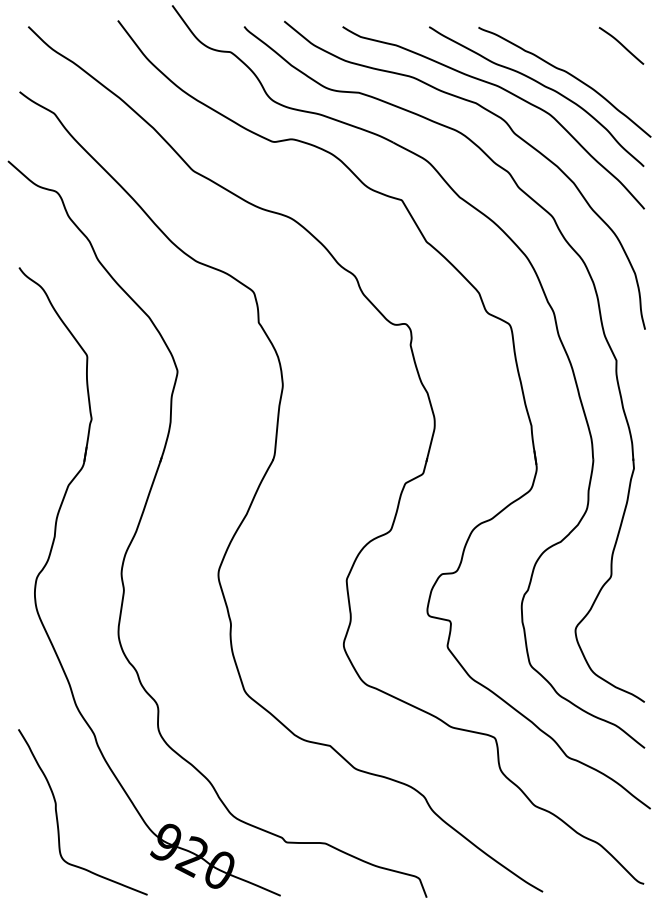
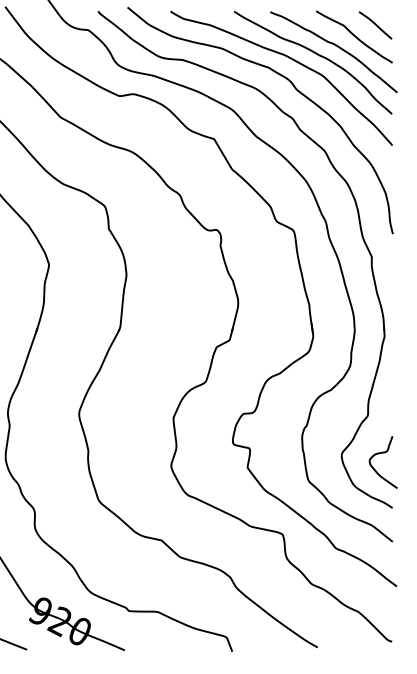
curve: (592, 60) -> (354, 36), added
curve: (629, 628) -> (381, 453), added

